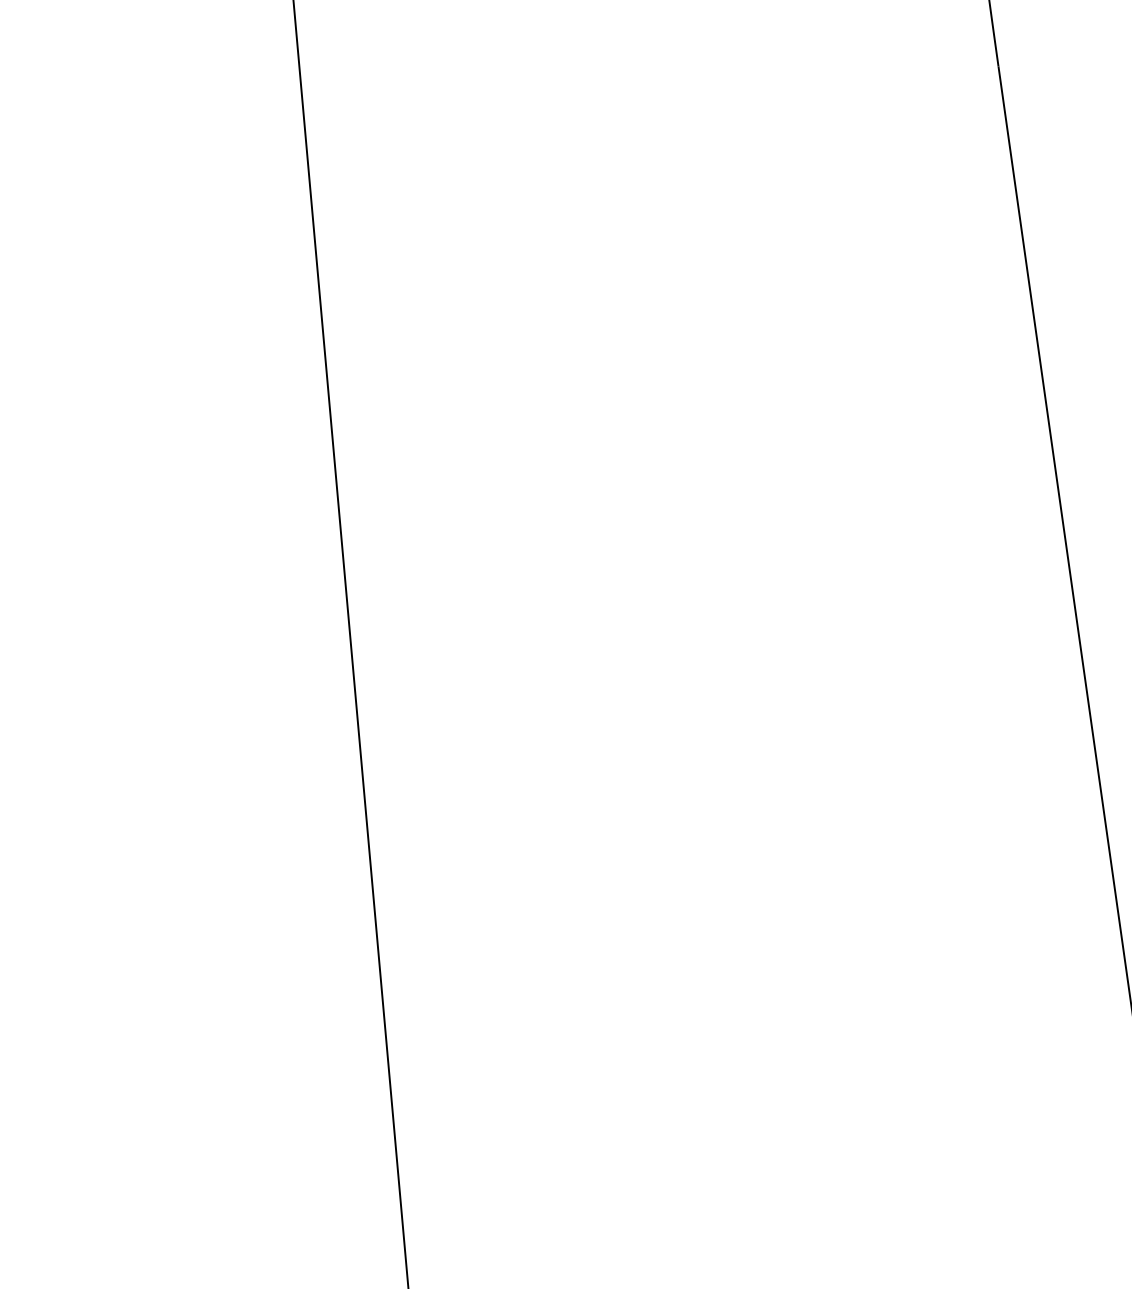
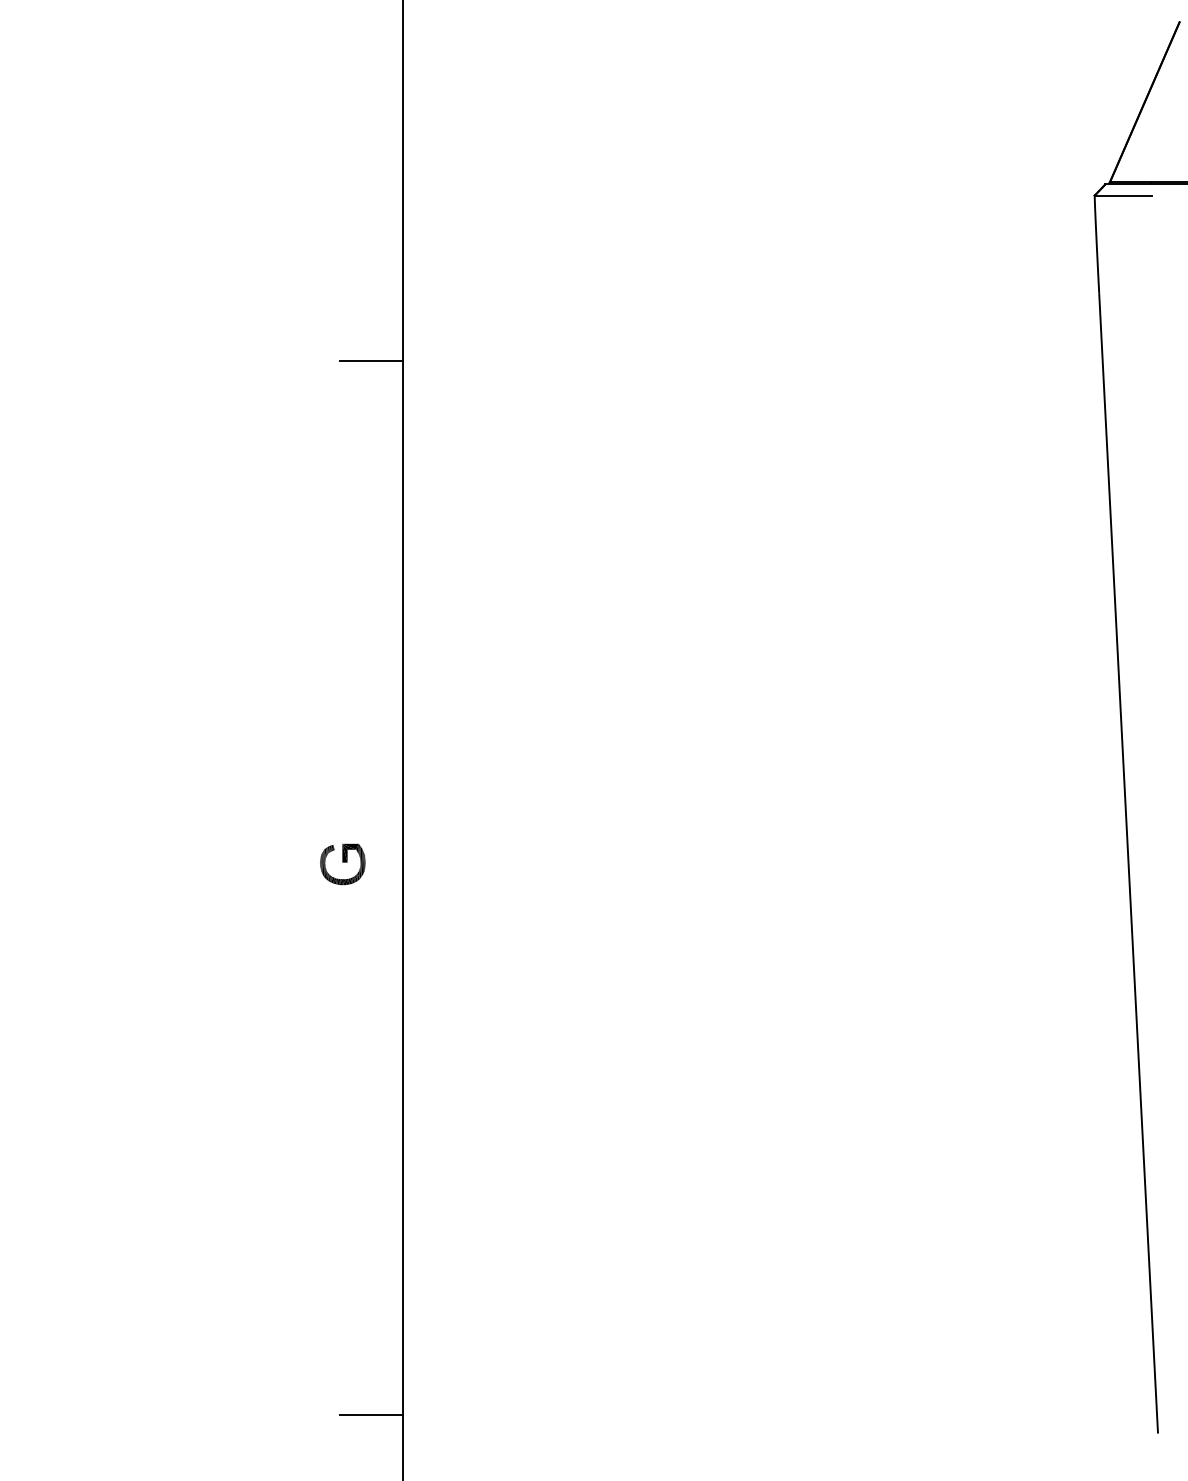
line: (278, 199) -> (370, 361), added
part: (295, 702) -> (342, 864), added
line: (372, 1248) -> (370, 1414), added

